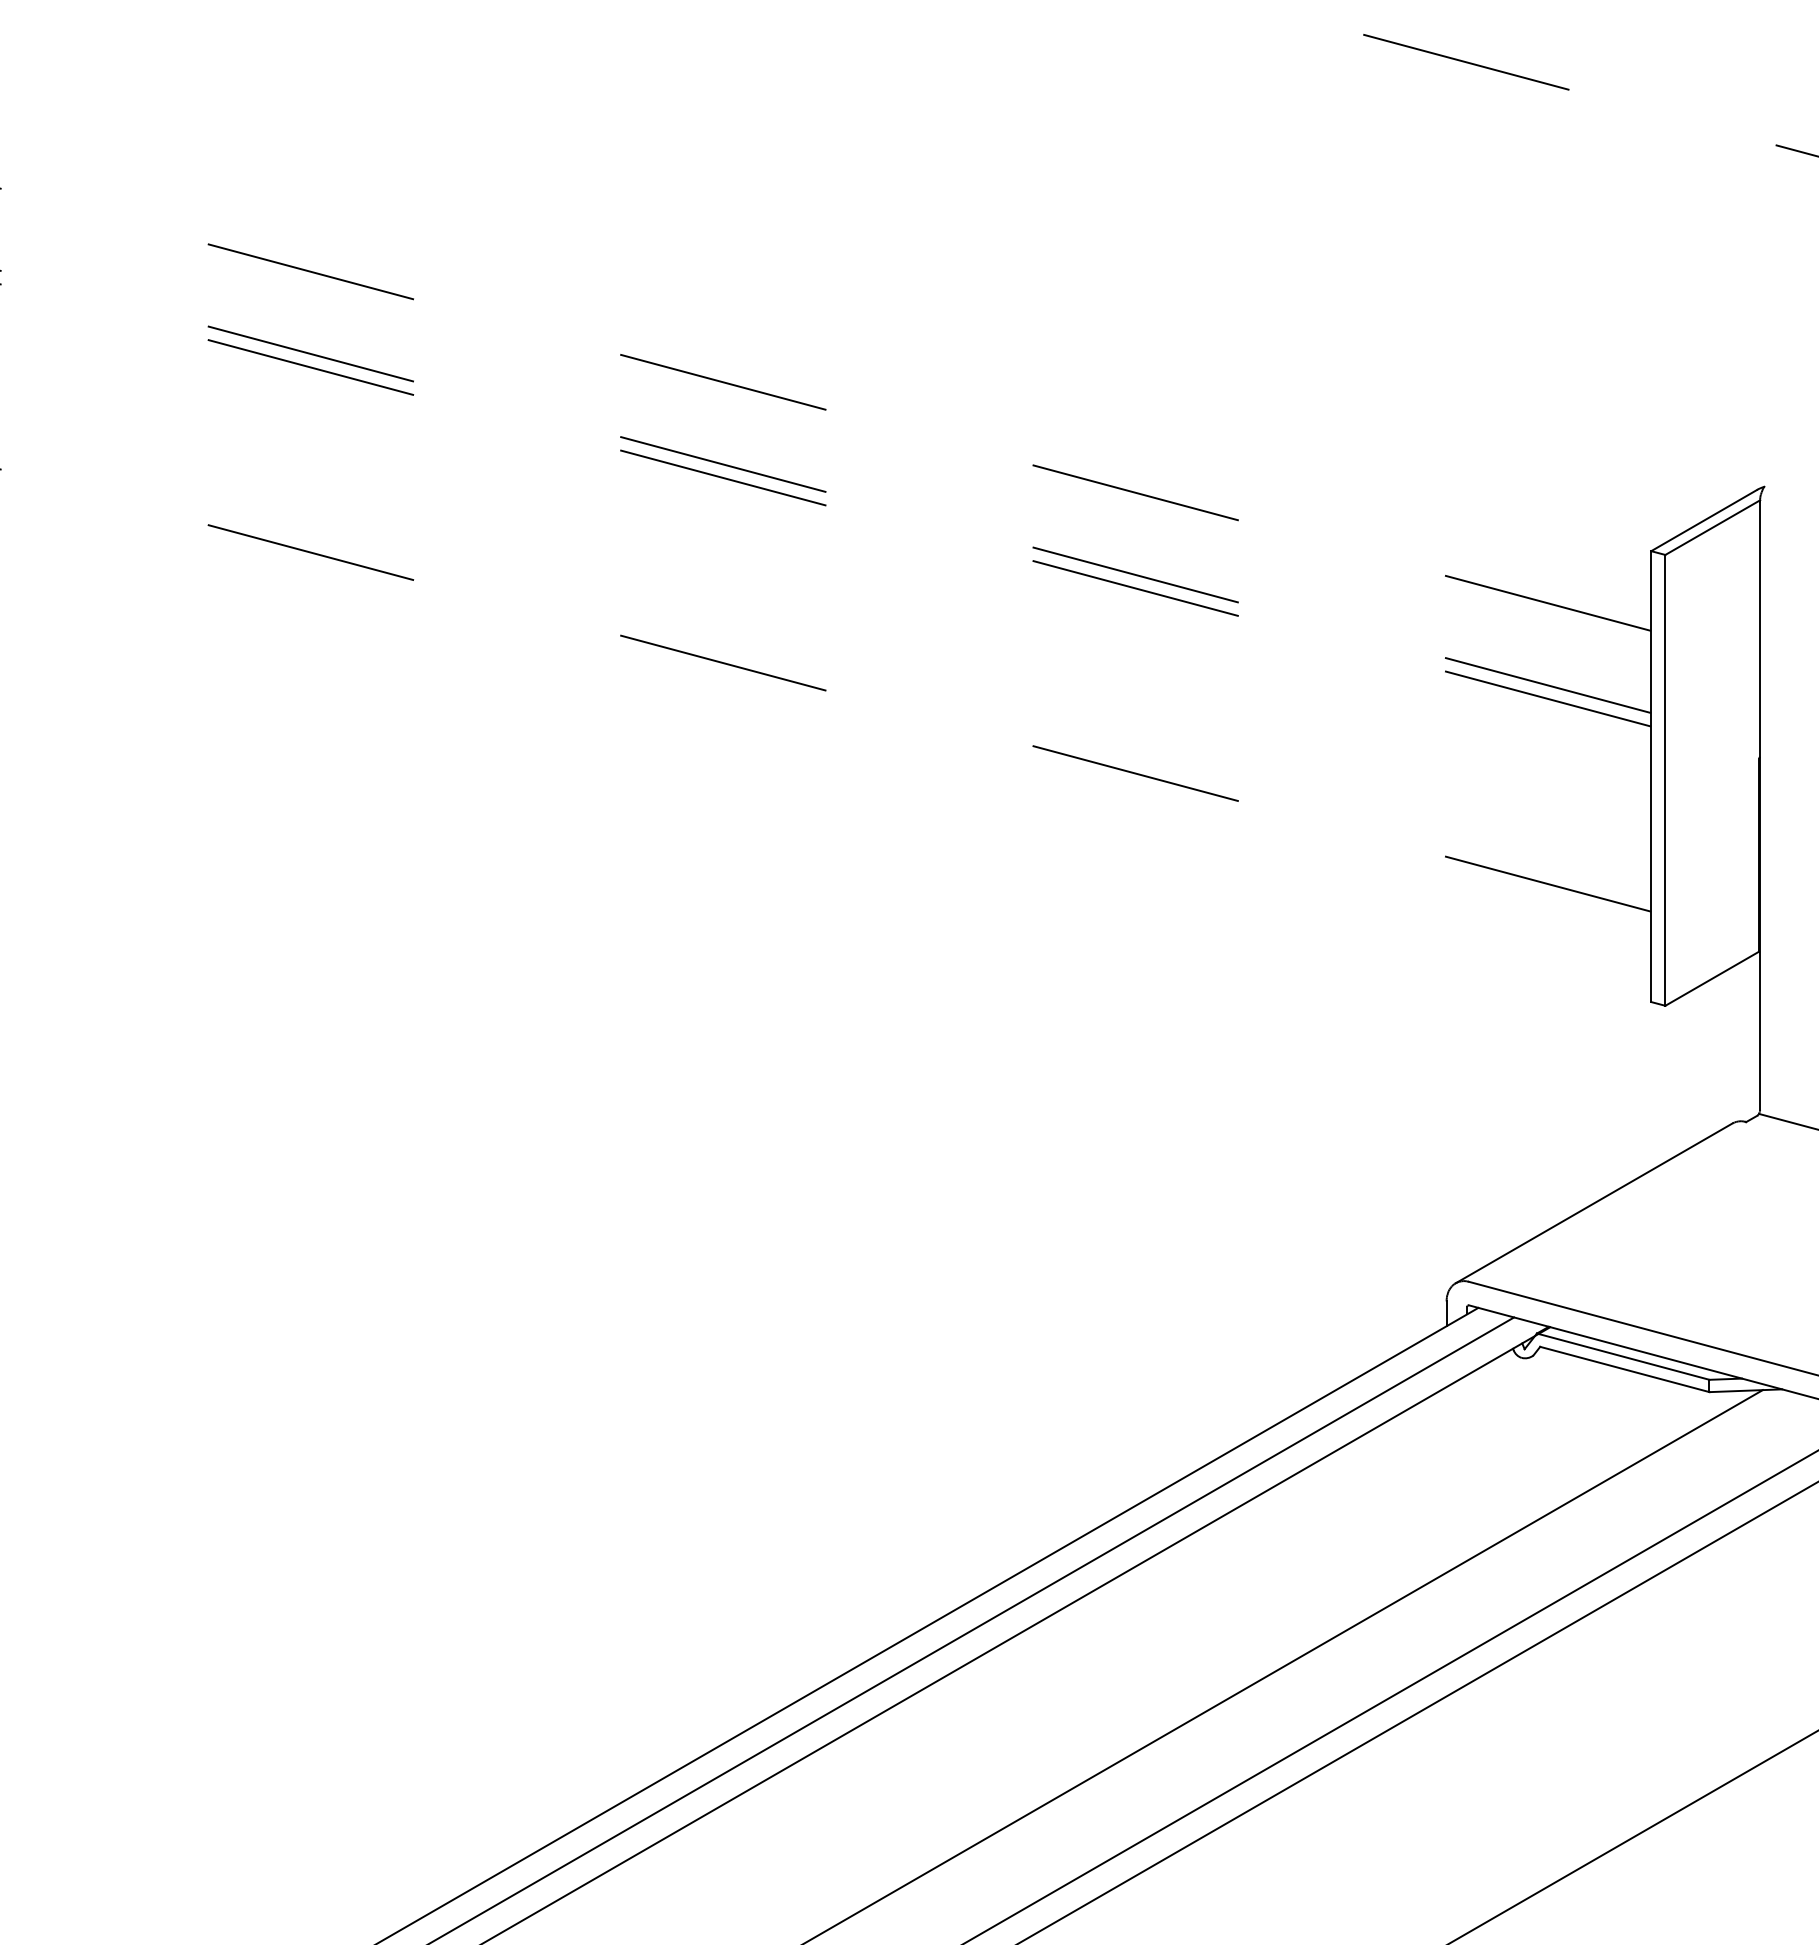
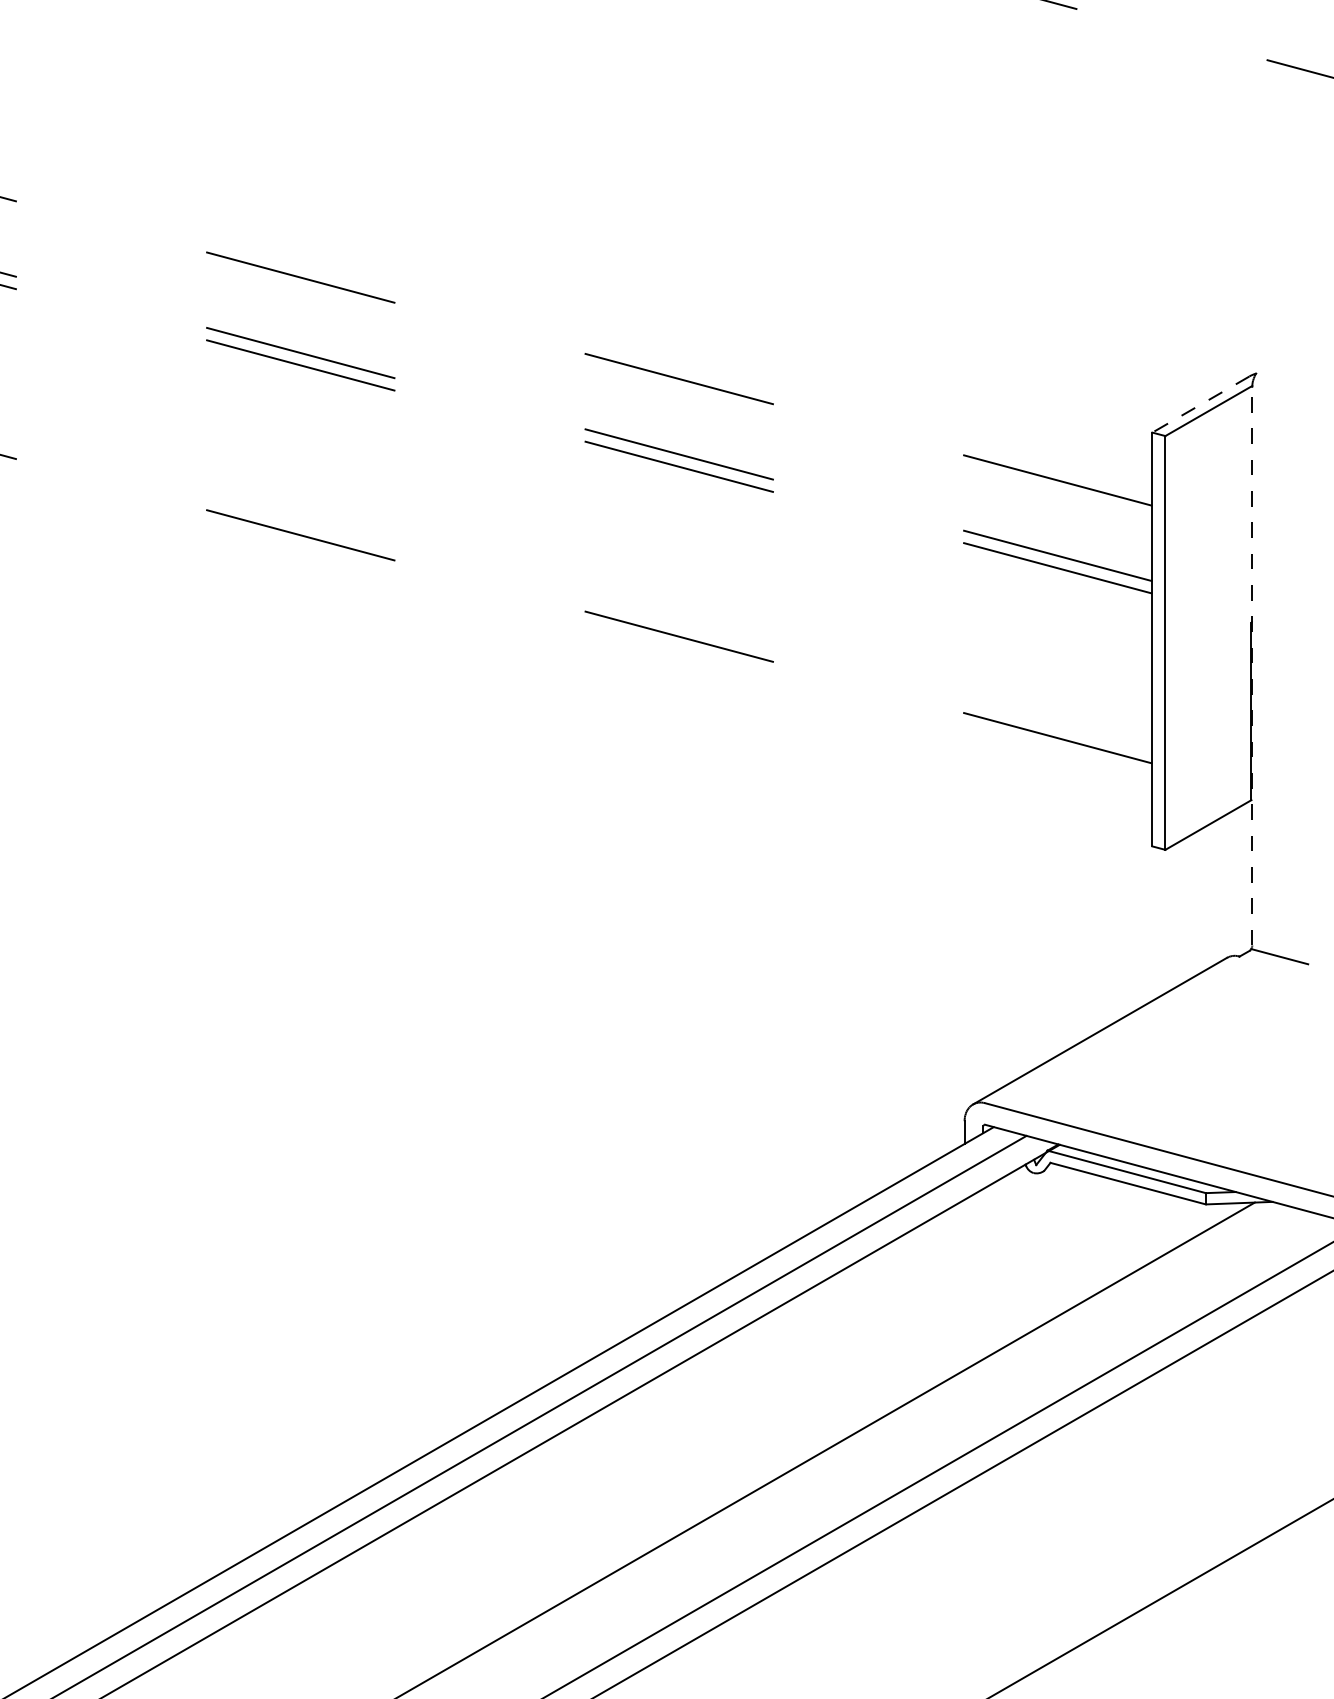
line: (1703, 520) -> (1200, 404), solid -> dashed
line: (1760, 806) -> (1252, 666), solid -> dashed

